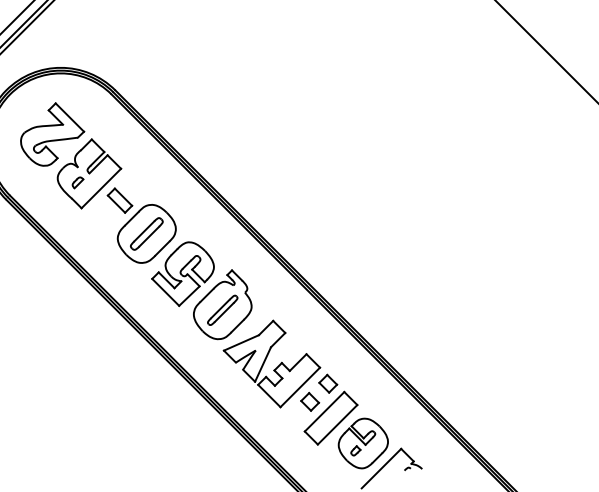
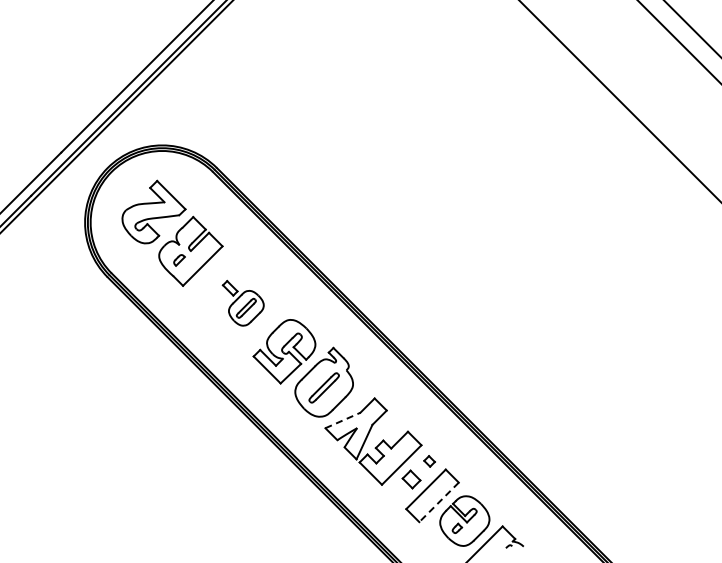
part: (142, 225) -> (243, 303), size x0.6
line: (242, 342) -> (343, 420), solid -> dashed
part: (328, 383) -> (429, 461), size x0.6
line: (338, 424) -> (439, 502), solid -> dashed

